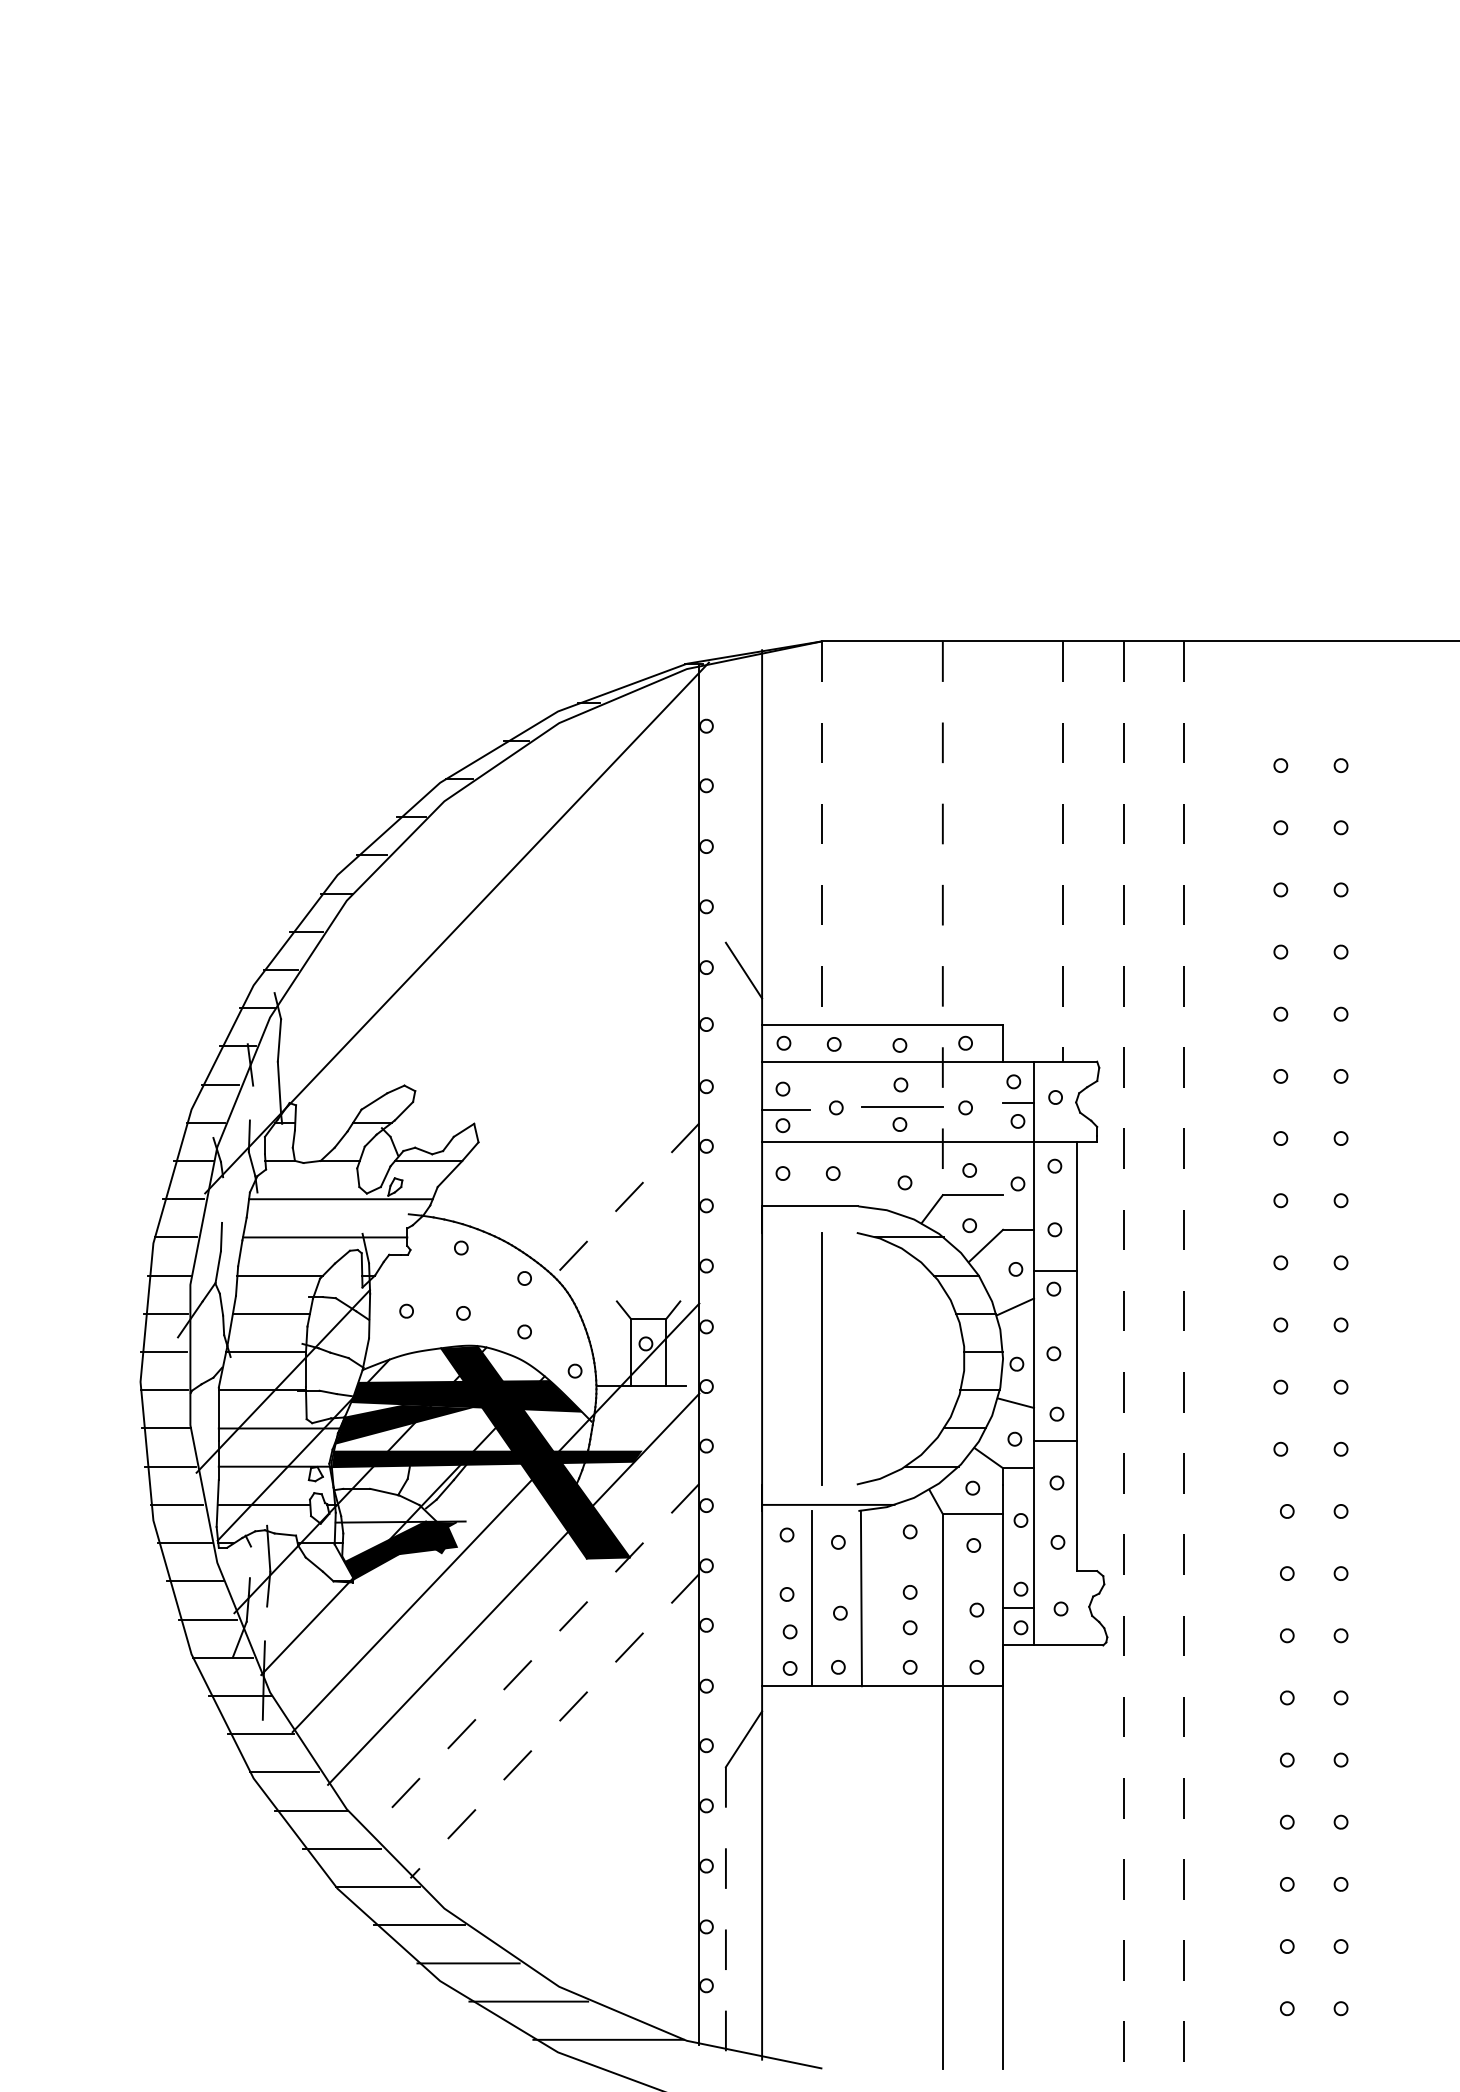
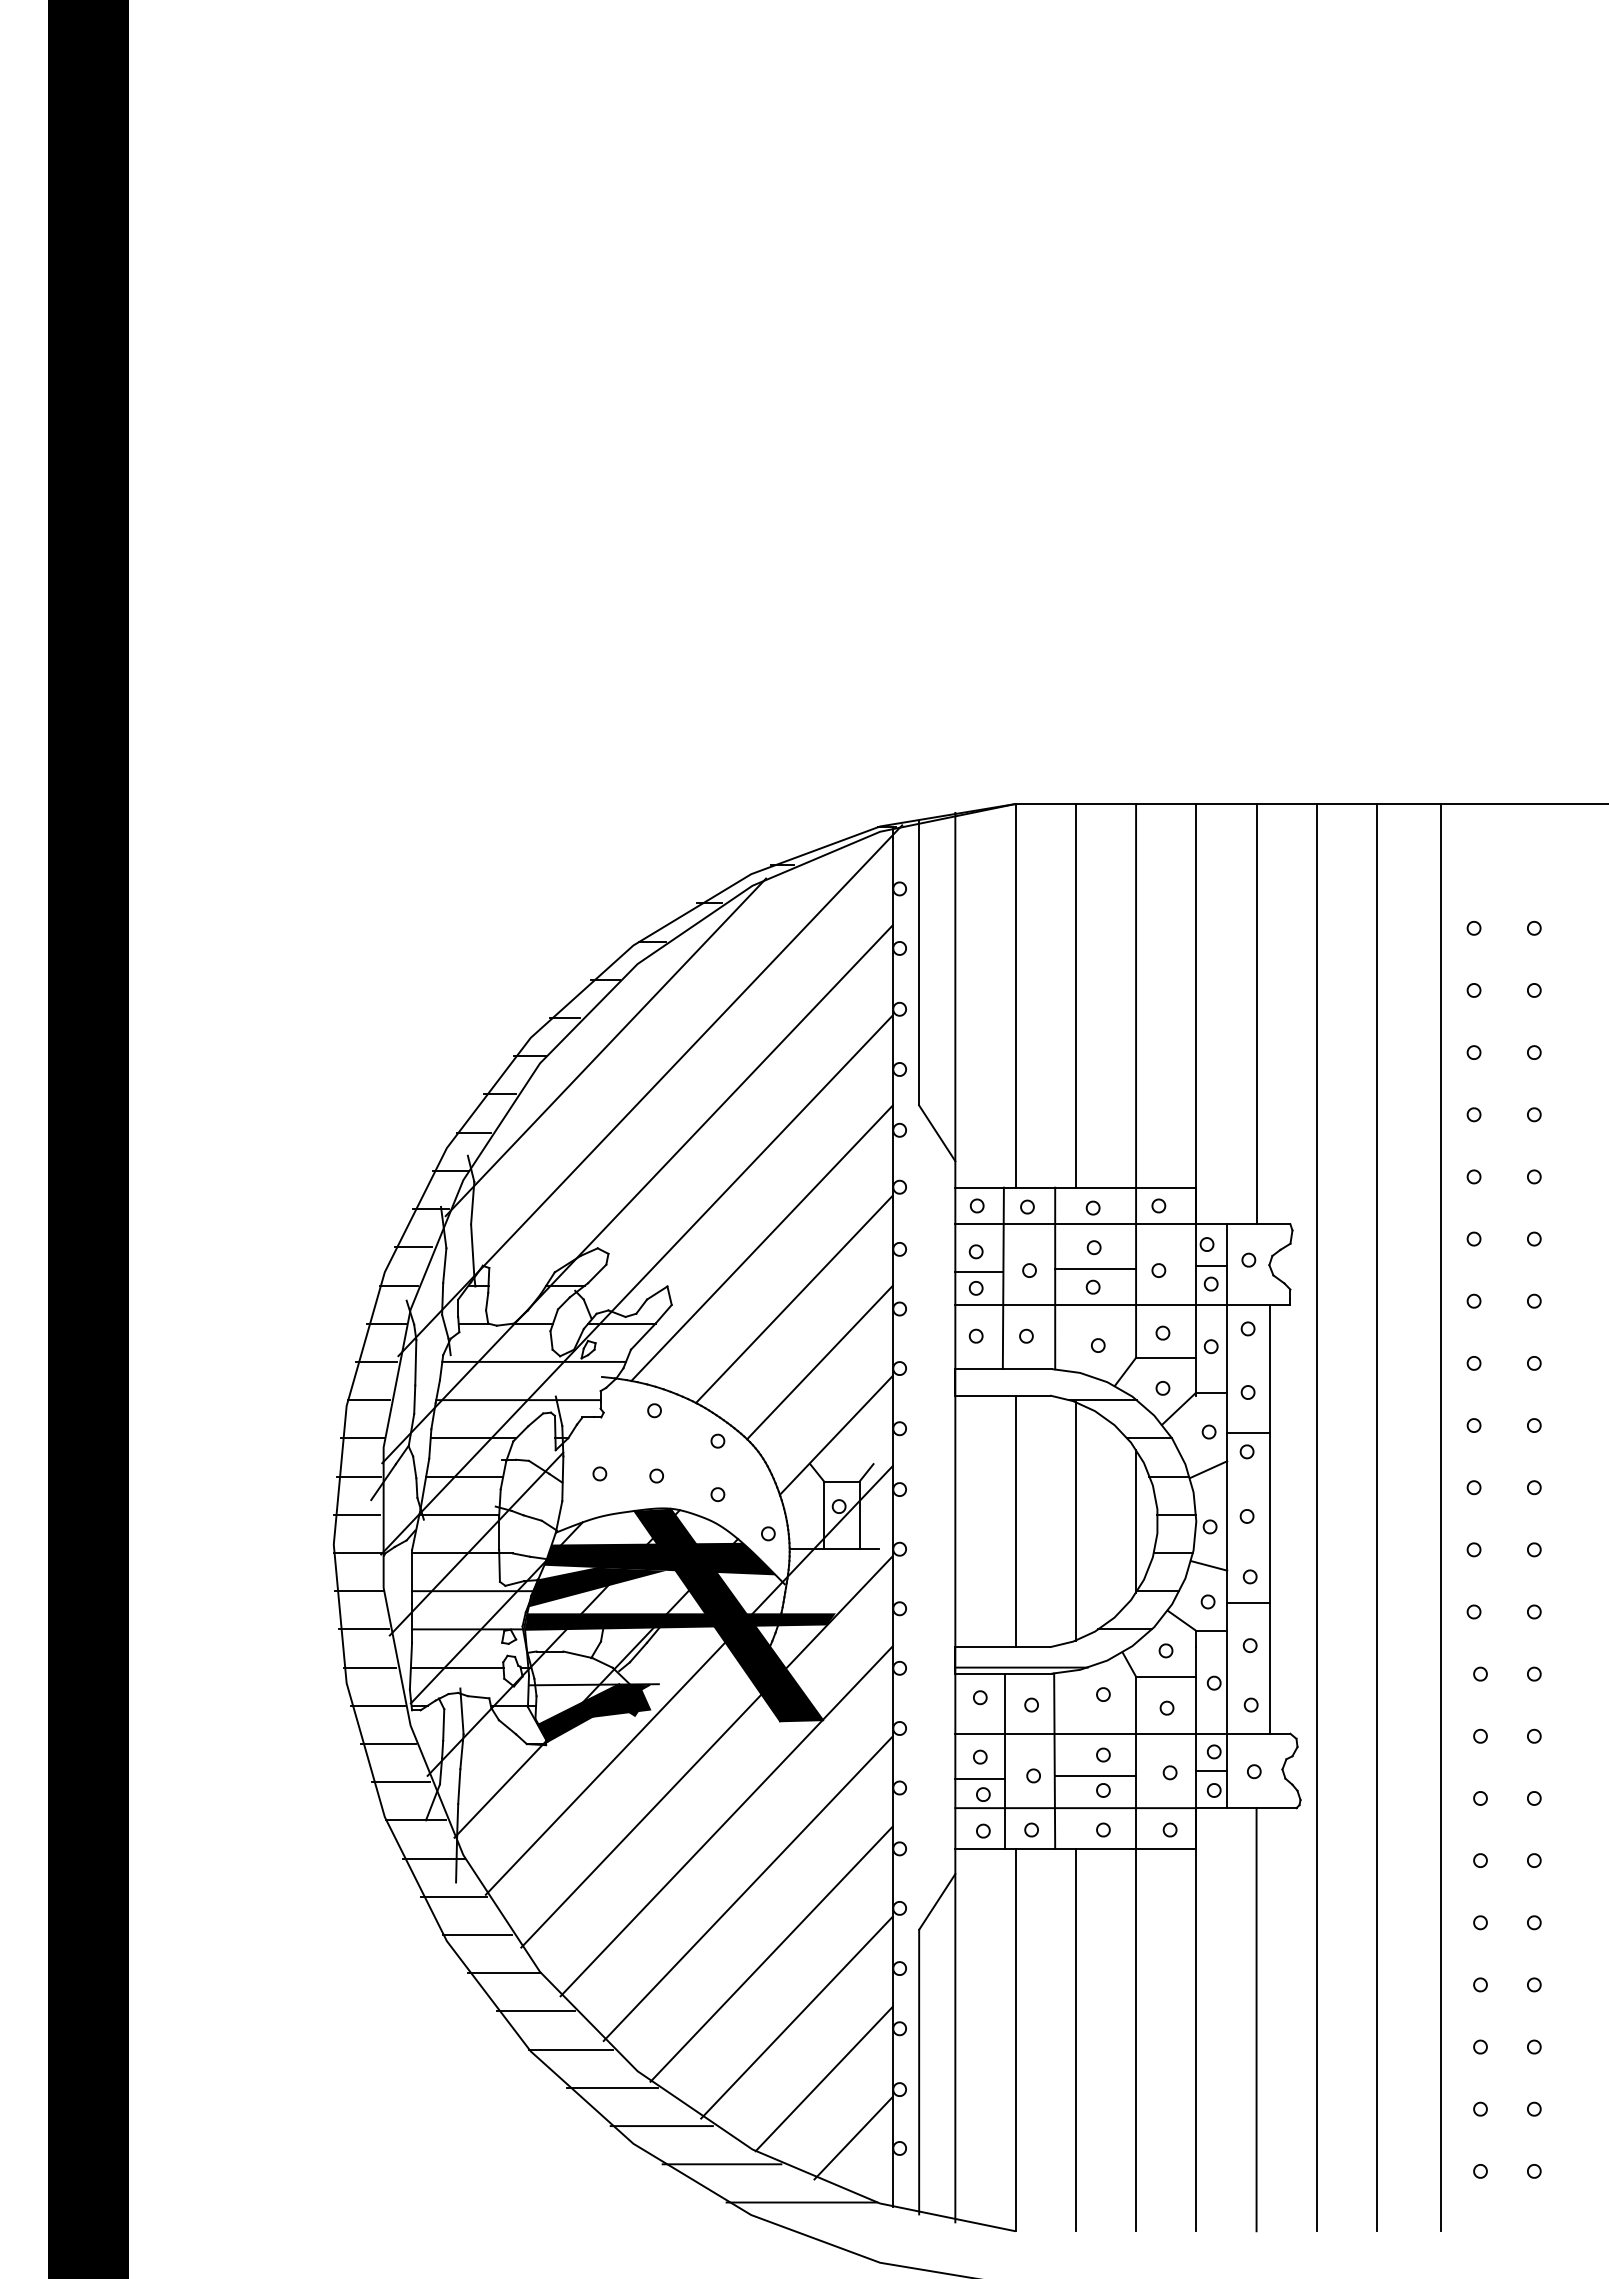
line: (726, 799) -> (919, 962), added
line: (822, 832) -> (1015, 995), dashed -> solid
line: (882, 832) -> (1075, 995), added
line: (1063, 851) -> (1256, 1014), dashed -> solid
line: (412, 884) -> (605, 1047), added
line: (943, 917) -> (1136, 1080), dashed -> solid
line: (1003, 936) -> (1196, 1099), added
line: (444, 1031) -> (637, 1194), added
line: (568, 1079) -> (761, 1242), added
line: (251, 1102) -> (444, 1265), added
line: (809, 1115) -> (1002, 1278), added
line: (862, 1115) -> (1055, 1278), added
line: (443, 1121) -> (636, 1284), added
line: (601, 1136) -> (794, 1299), added
line: (222, 1199) -> (415, 1362), added
line: (626, 1199) -> (819, 1362), dashed -> solid
line: (809, 1232) -> (1002, 1395), added
line: (642, 1272) -> (835, 1435), added
line: (1123, 1354) -> (1316, 1517), dashed -> solid
line: (1184, 1354) -> (1377, 1517), dashed -> solid
line: (1247, 1354) -> (1440, 1517), added
line: (882, 1358) -> (1075, 1521), added
line: (943, 1358) -> (1136, 1521), added
line: (809, 1484) -> (1002, 1647), added
line: (810, 1510) -> (1003, 1673), added
line: (250, 1561) -> (443, 1724), added
line: (919, 1570) -> (1112, 1733), added
line: (902, 1612) -> (1095, 1775), added
line: (786, 1615) -> (979, 1778), added
line: (266, 1623) -> (459, 1786), added
line: (882, 1645) -> (1075, 1808), added
line: (533, 1658) -> (726, 1821), dashed -> solid
line: (555, 1725) -> (748, 1888), dashed -> solid
line: (578, 1790) -> (771, 1953), added
line: (603, 1854) -> (796, 2017), added
line: (1063, 1856) -> (1256, 2019), added
line: (822, 1876) -> (1015, 2039), added
line: (882, 1876) -> (1075, 2039), added
line: (726, 1909) -> (919, 2072), dashed -> solid
line: (630, 1916) -> (823, 2079), added
line: (660, 1975) -> (853, 2138), added

